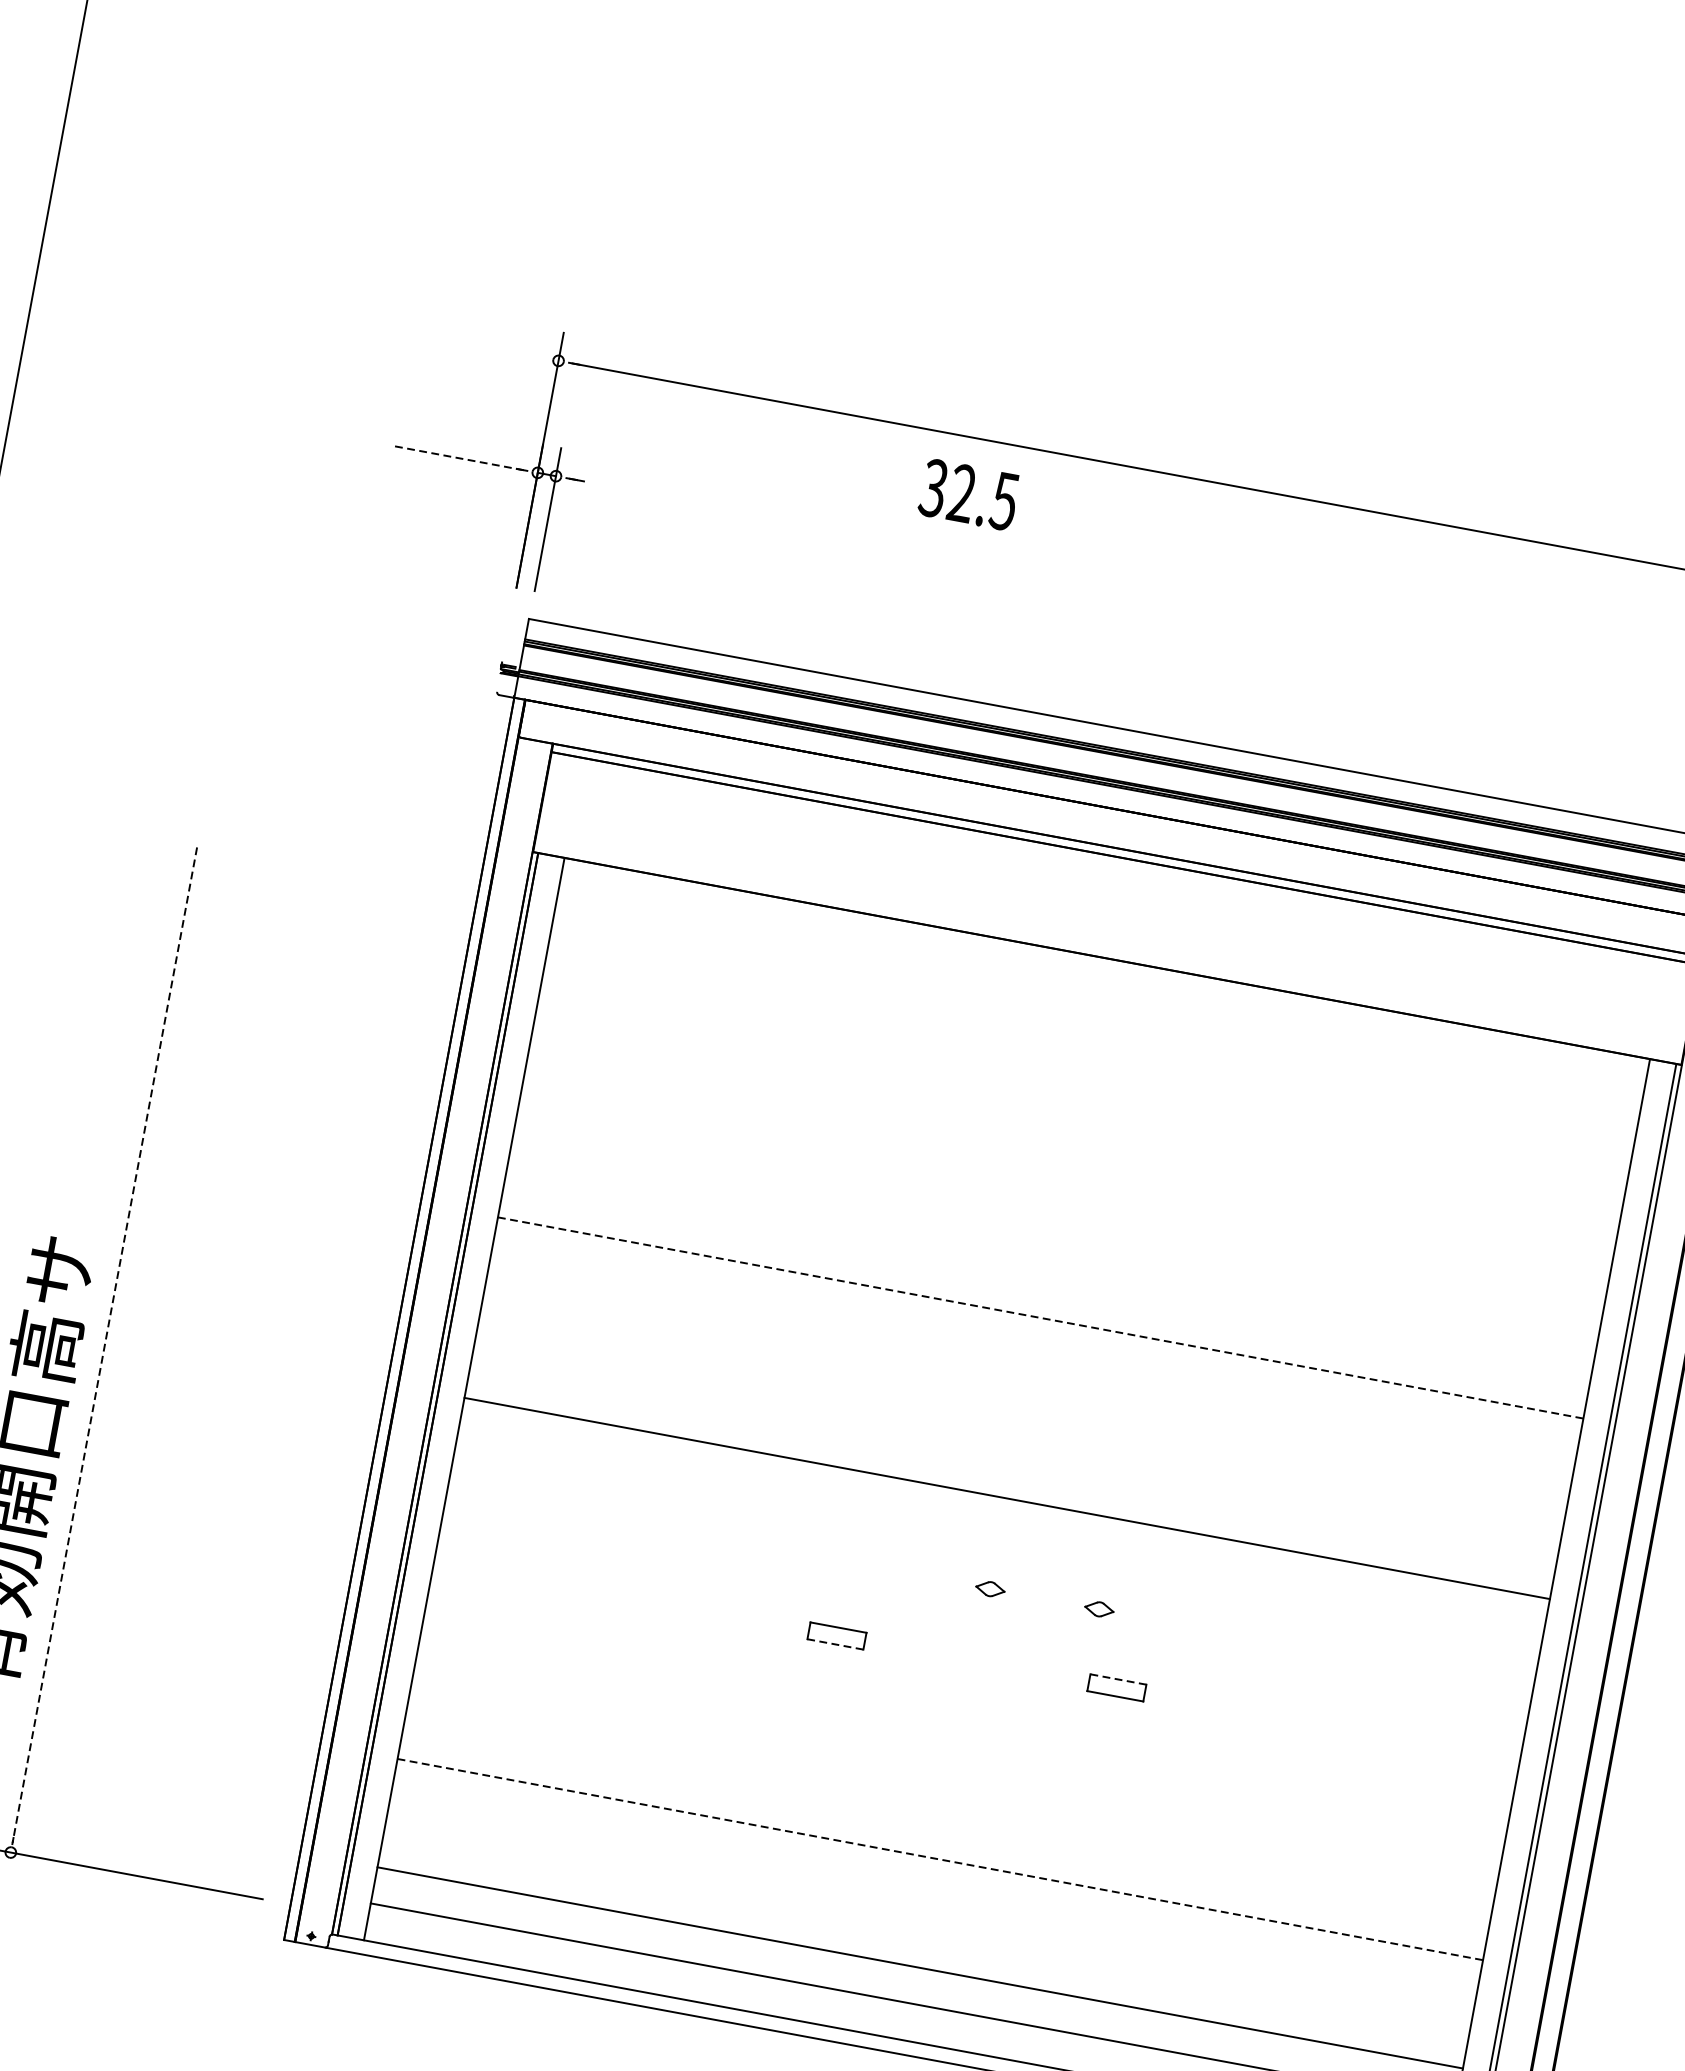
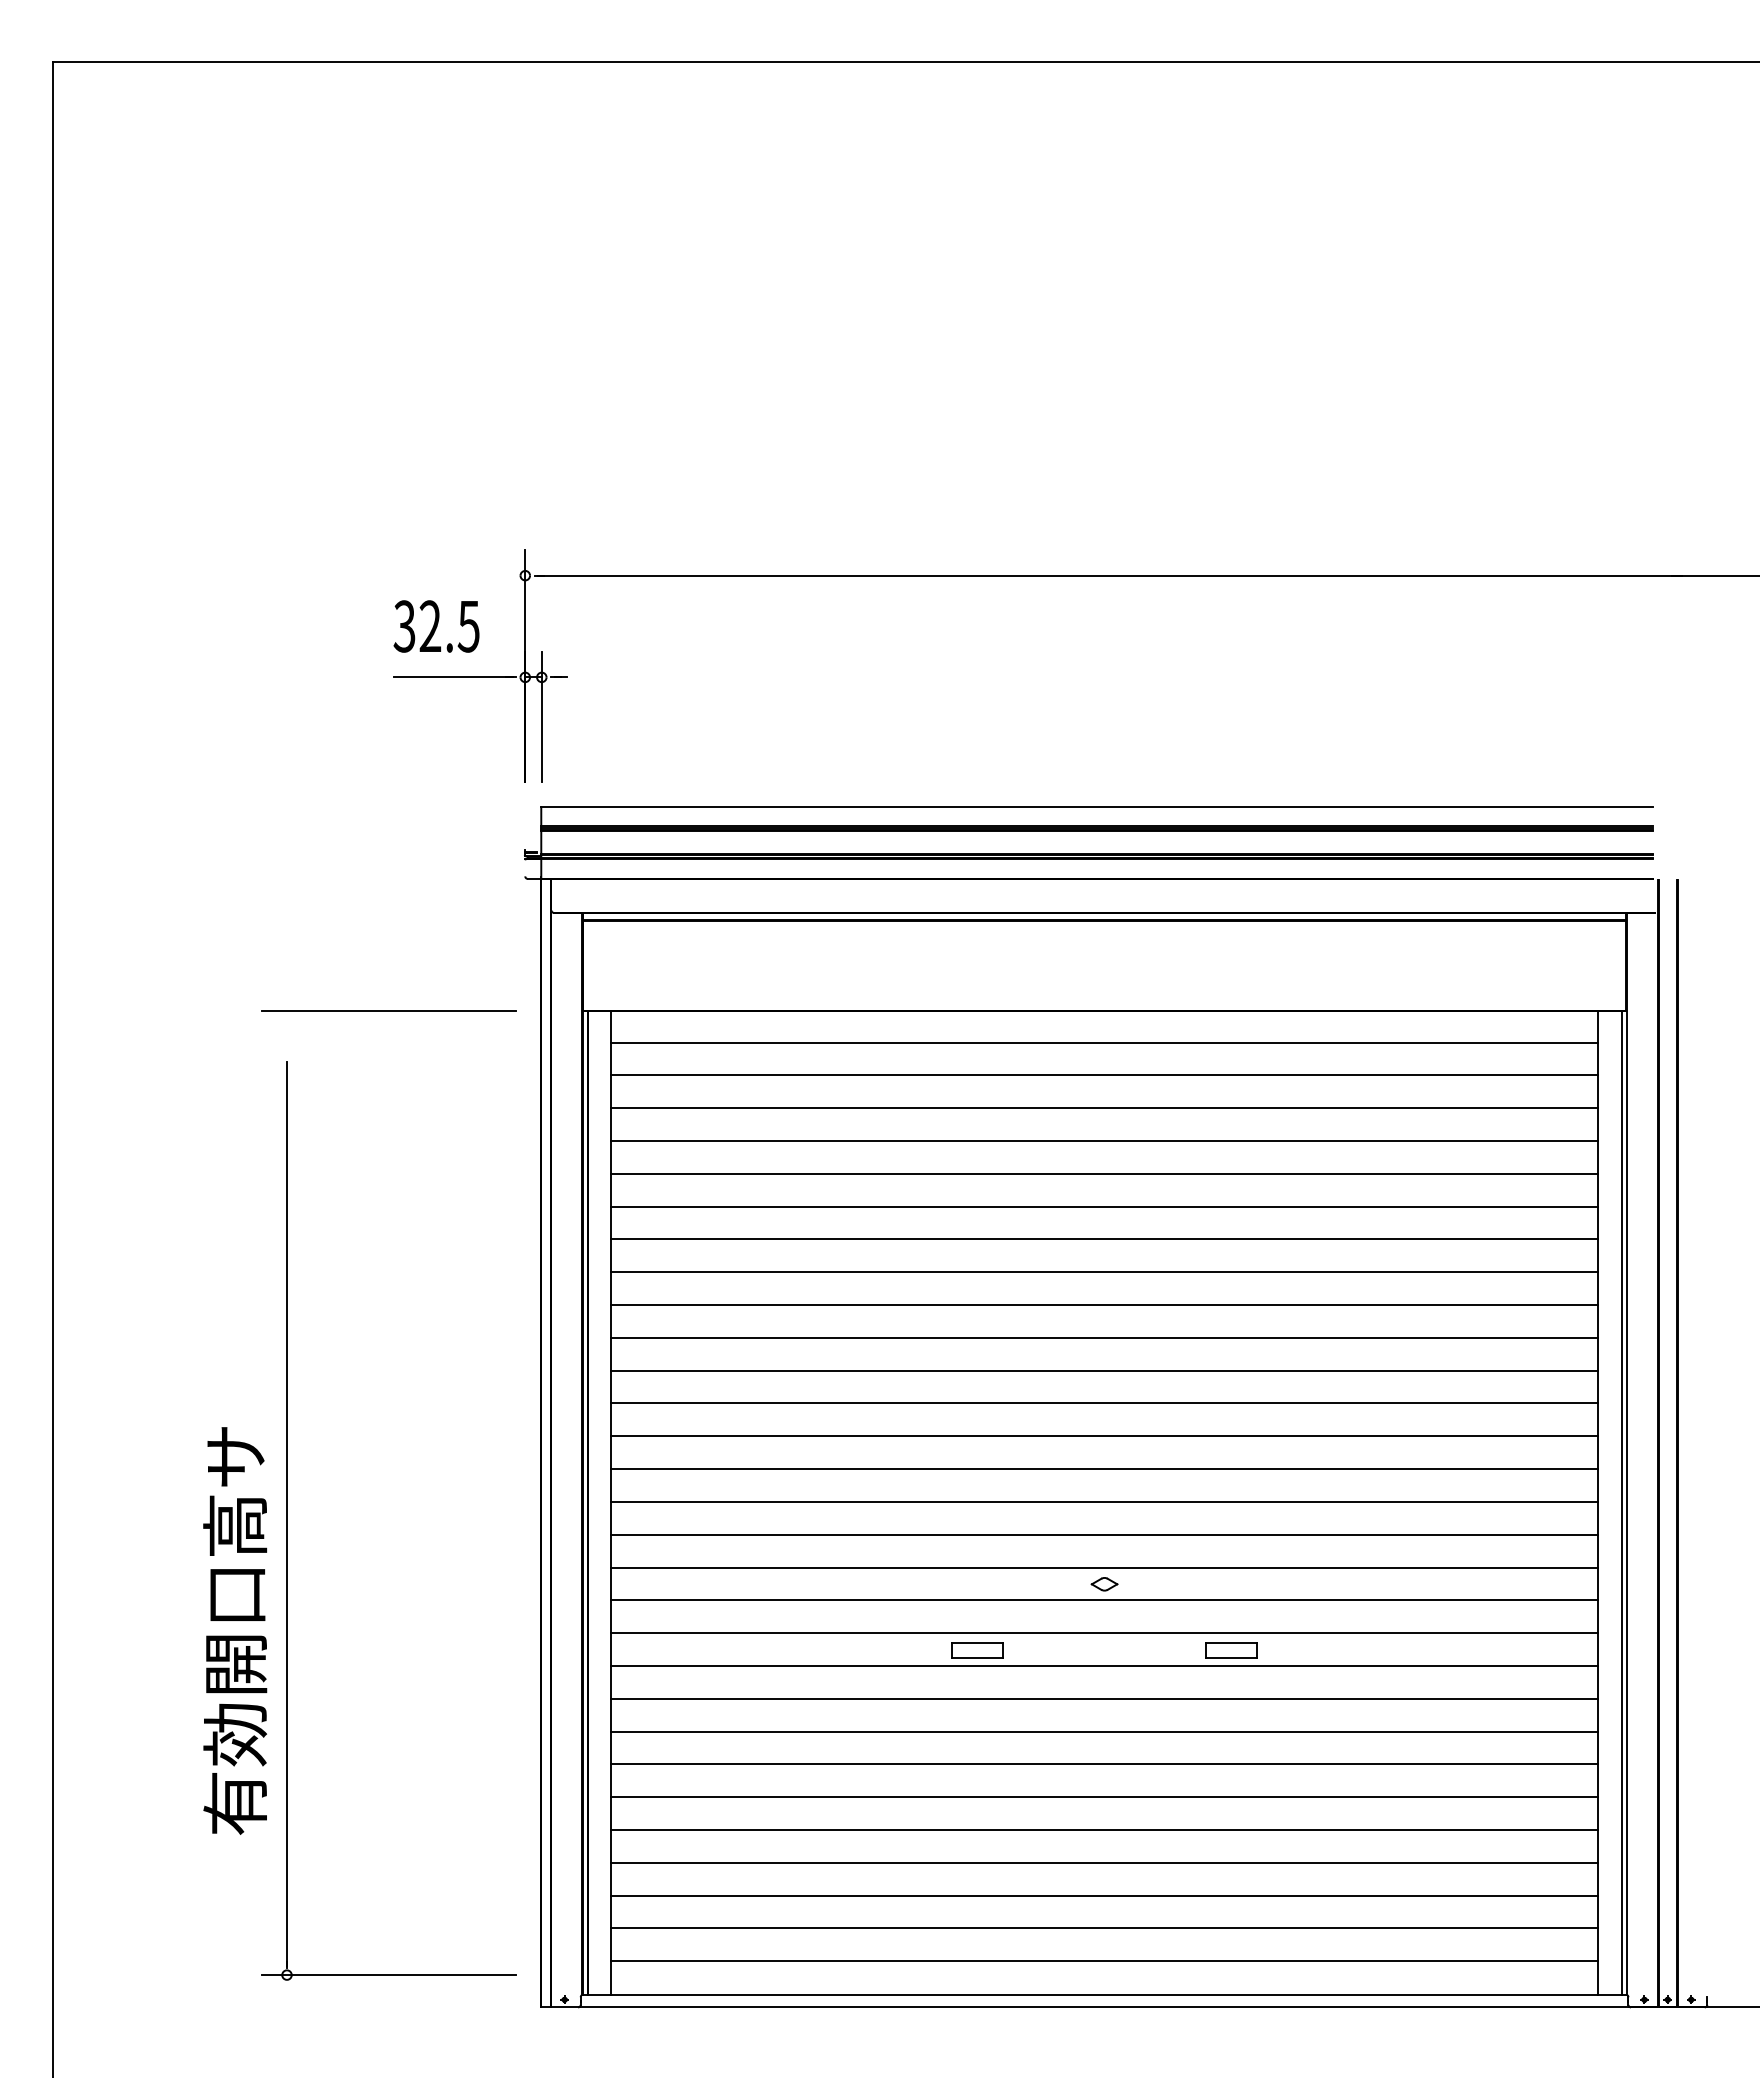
line: (457, 458) -> (452, 677), dashed -> solid
text: (968, 494) -> (436, 626), moved
line: (319, 811) -> (388, 1010), added
line: (1100, 992) -> (1104, 1042), added
line: (1094, 1029) -> (1104, 1075), added
line: (1087, 1065) -> (1104, 1108), added
line: (1080, 1101) -> (1104, 1141), added
line: (1074, 1137) -> (1104, 1173), added
line: (1067, 1173) -> (1104, 1206), added
line: (1060, 1209) -> (1104, 1239), added
line: (1053, 1245) -> (1104, 1272), added
line: (1047, 1282) -> (1104, 1305), added
line: (1041, 1317) -> (1105, 1337), dashed -> solid
line: (104, 1346) -> (286, 1515), dashed -> solid
line: (1033, 1353) -> (1104, 1370), added
line: (1027, 1390) -> (1104, 1403), added
line: (1020, 1426) -> (1104, 1436), added
line: (1013, 1462) -> (1104, 1469), added
line: (1000, 1534) -> (1104, 1534), added
line: (993, 1570) -> (1104, 1567), added
line: (987, 1607) -> (1104, 1600), added
part: (1099, 1609) -> (1203, 1584), removed
line: (980, 1643) -> (1104, 1633), added
line: (834, 1644) -> (976, 1658), dashed -> solid
line: (973, 1678) -> (1104, 1665), added
line: (1119, 1679) -> (1232, 1642), dashed -> solid
line: (967, 1714) -> (1104, 1698), added
line: (960, 1751) -> (1104, 1731), added
line: (953, 1787) -> (1104, 1764), added
line: (946, 1823) -> (1104, 1797), added
line: (941, 1859) -> (1105, 1829), dashed -> solid
line: (933, 1895) -> (1104, 1862), added
line: (926, 1931) -> (1104, 1895), added

